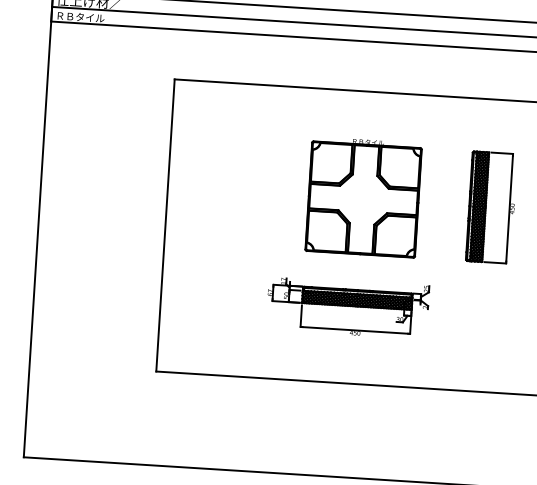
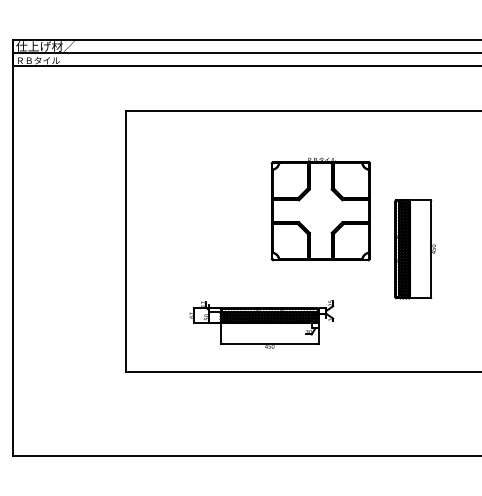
part: (363, 197) -> (320, 209), moved
part: (490, 207) -> (414, 249), moved
part: (347, 307) -> (261, 324), moved

